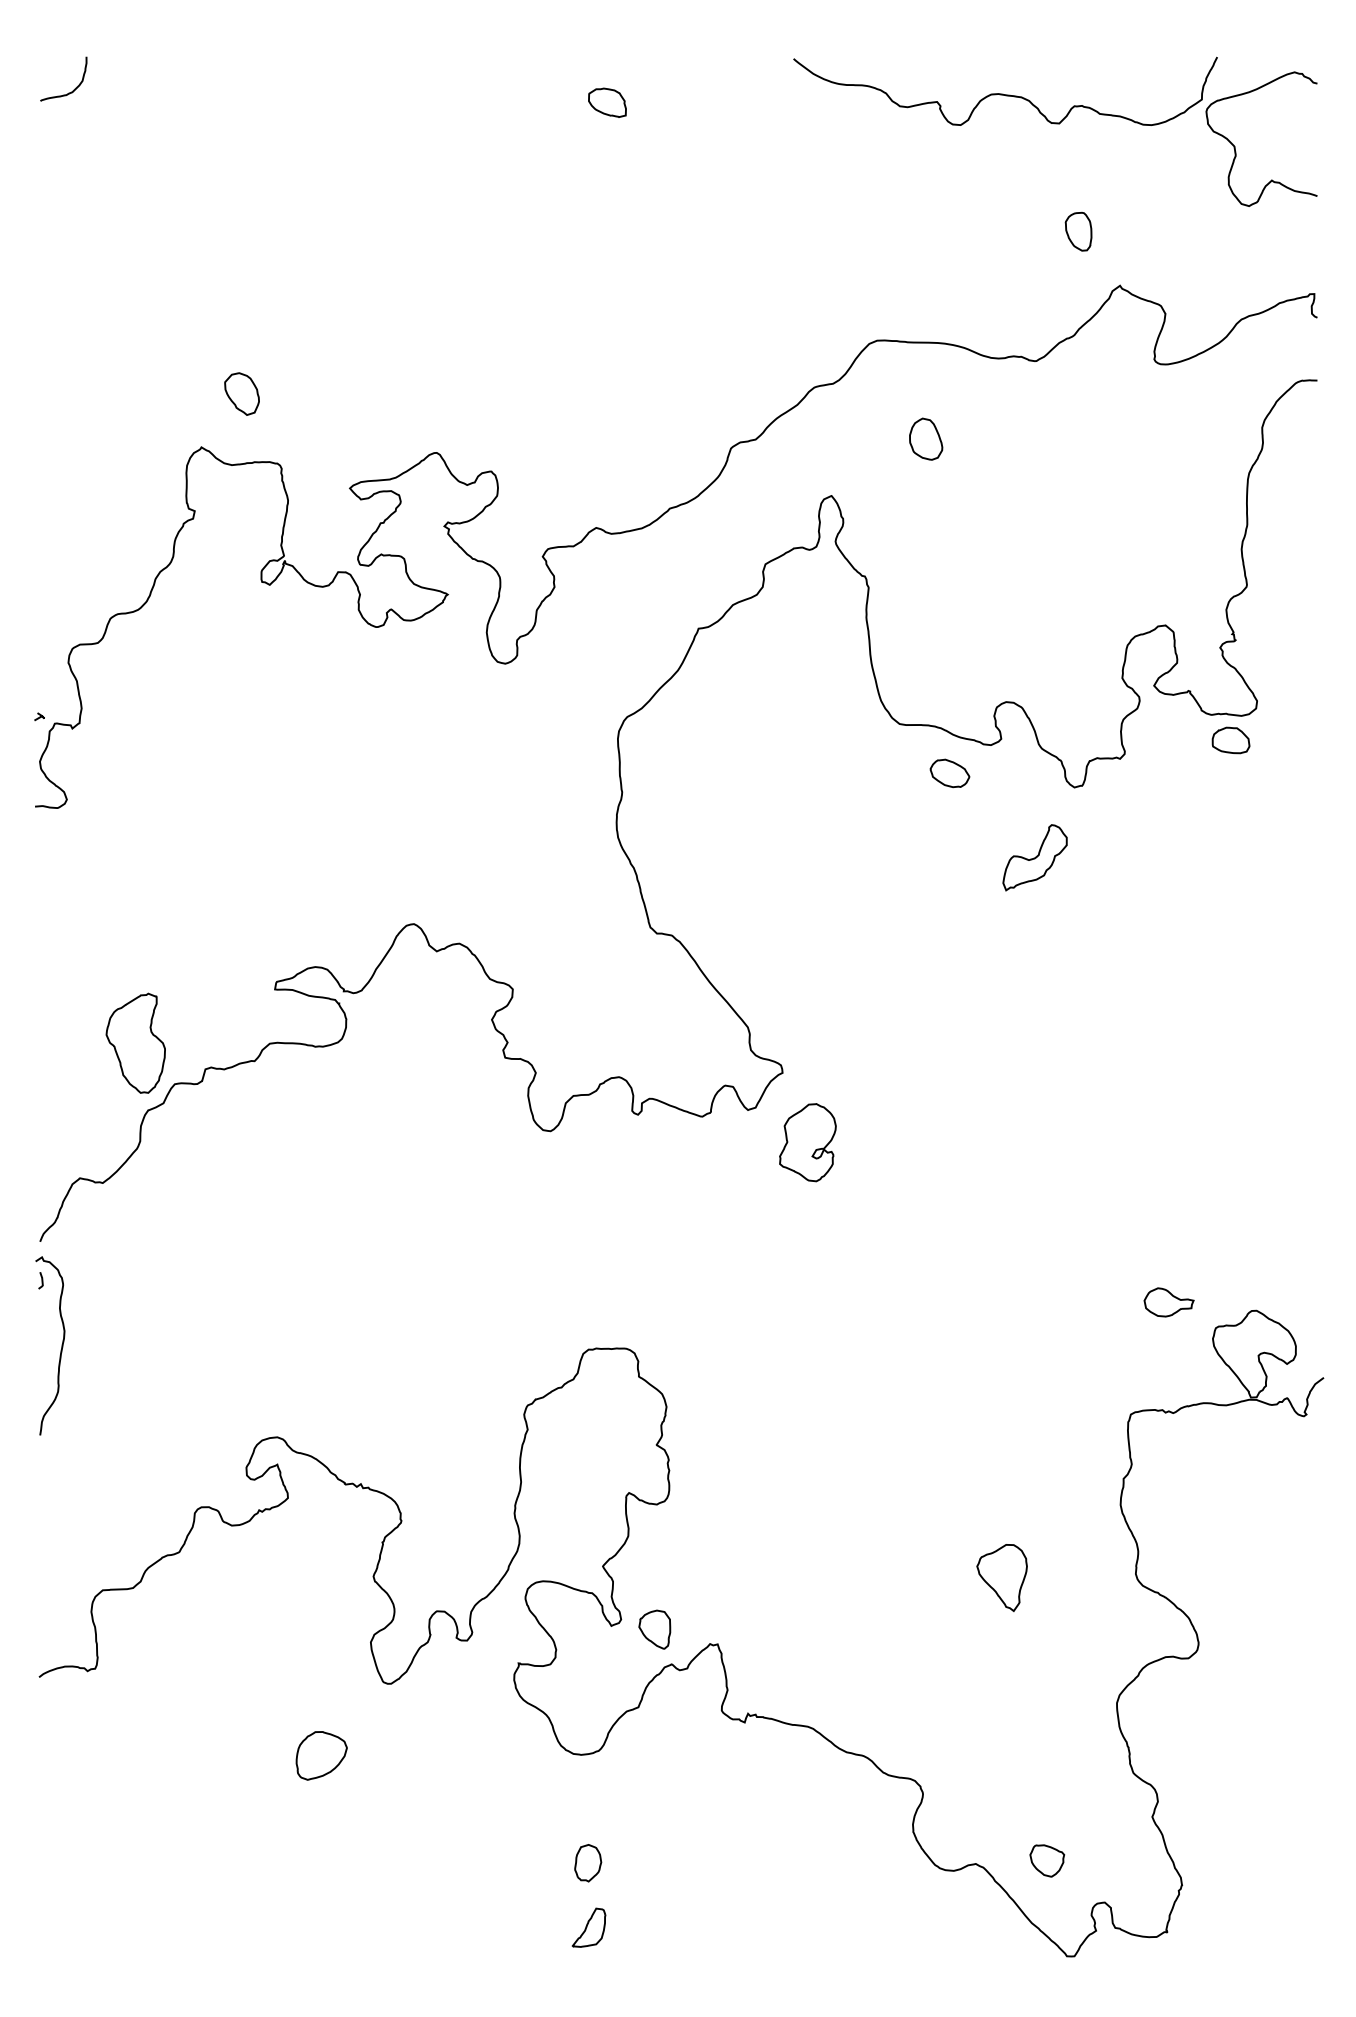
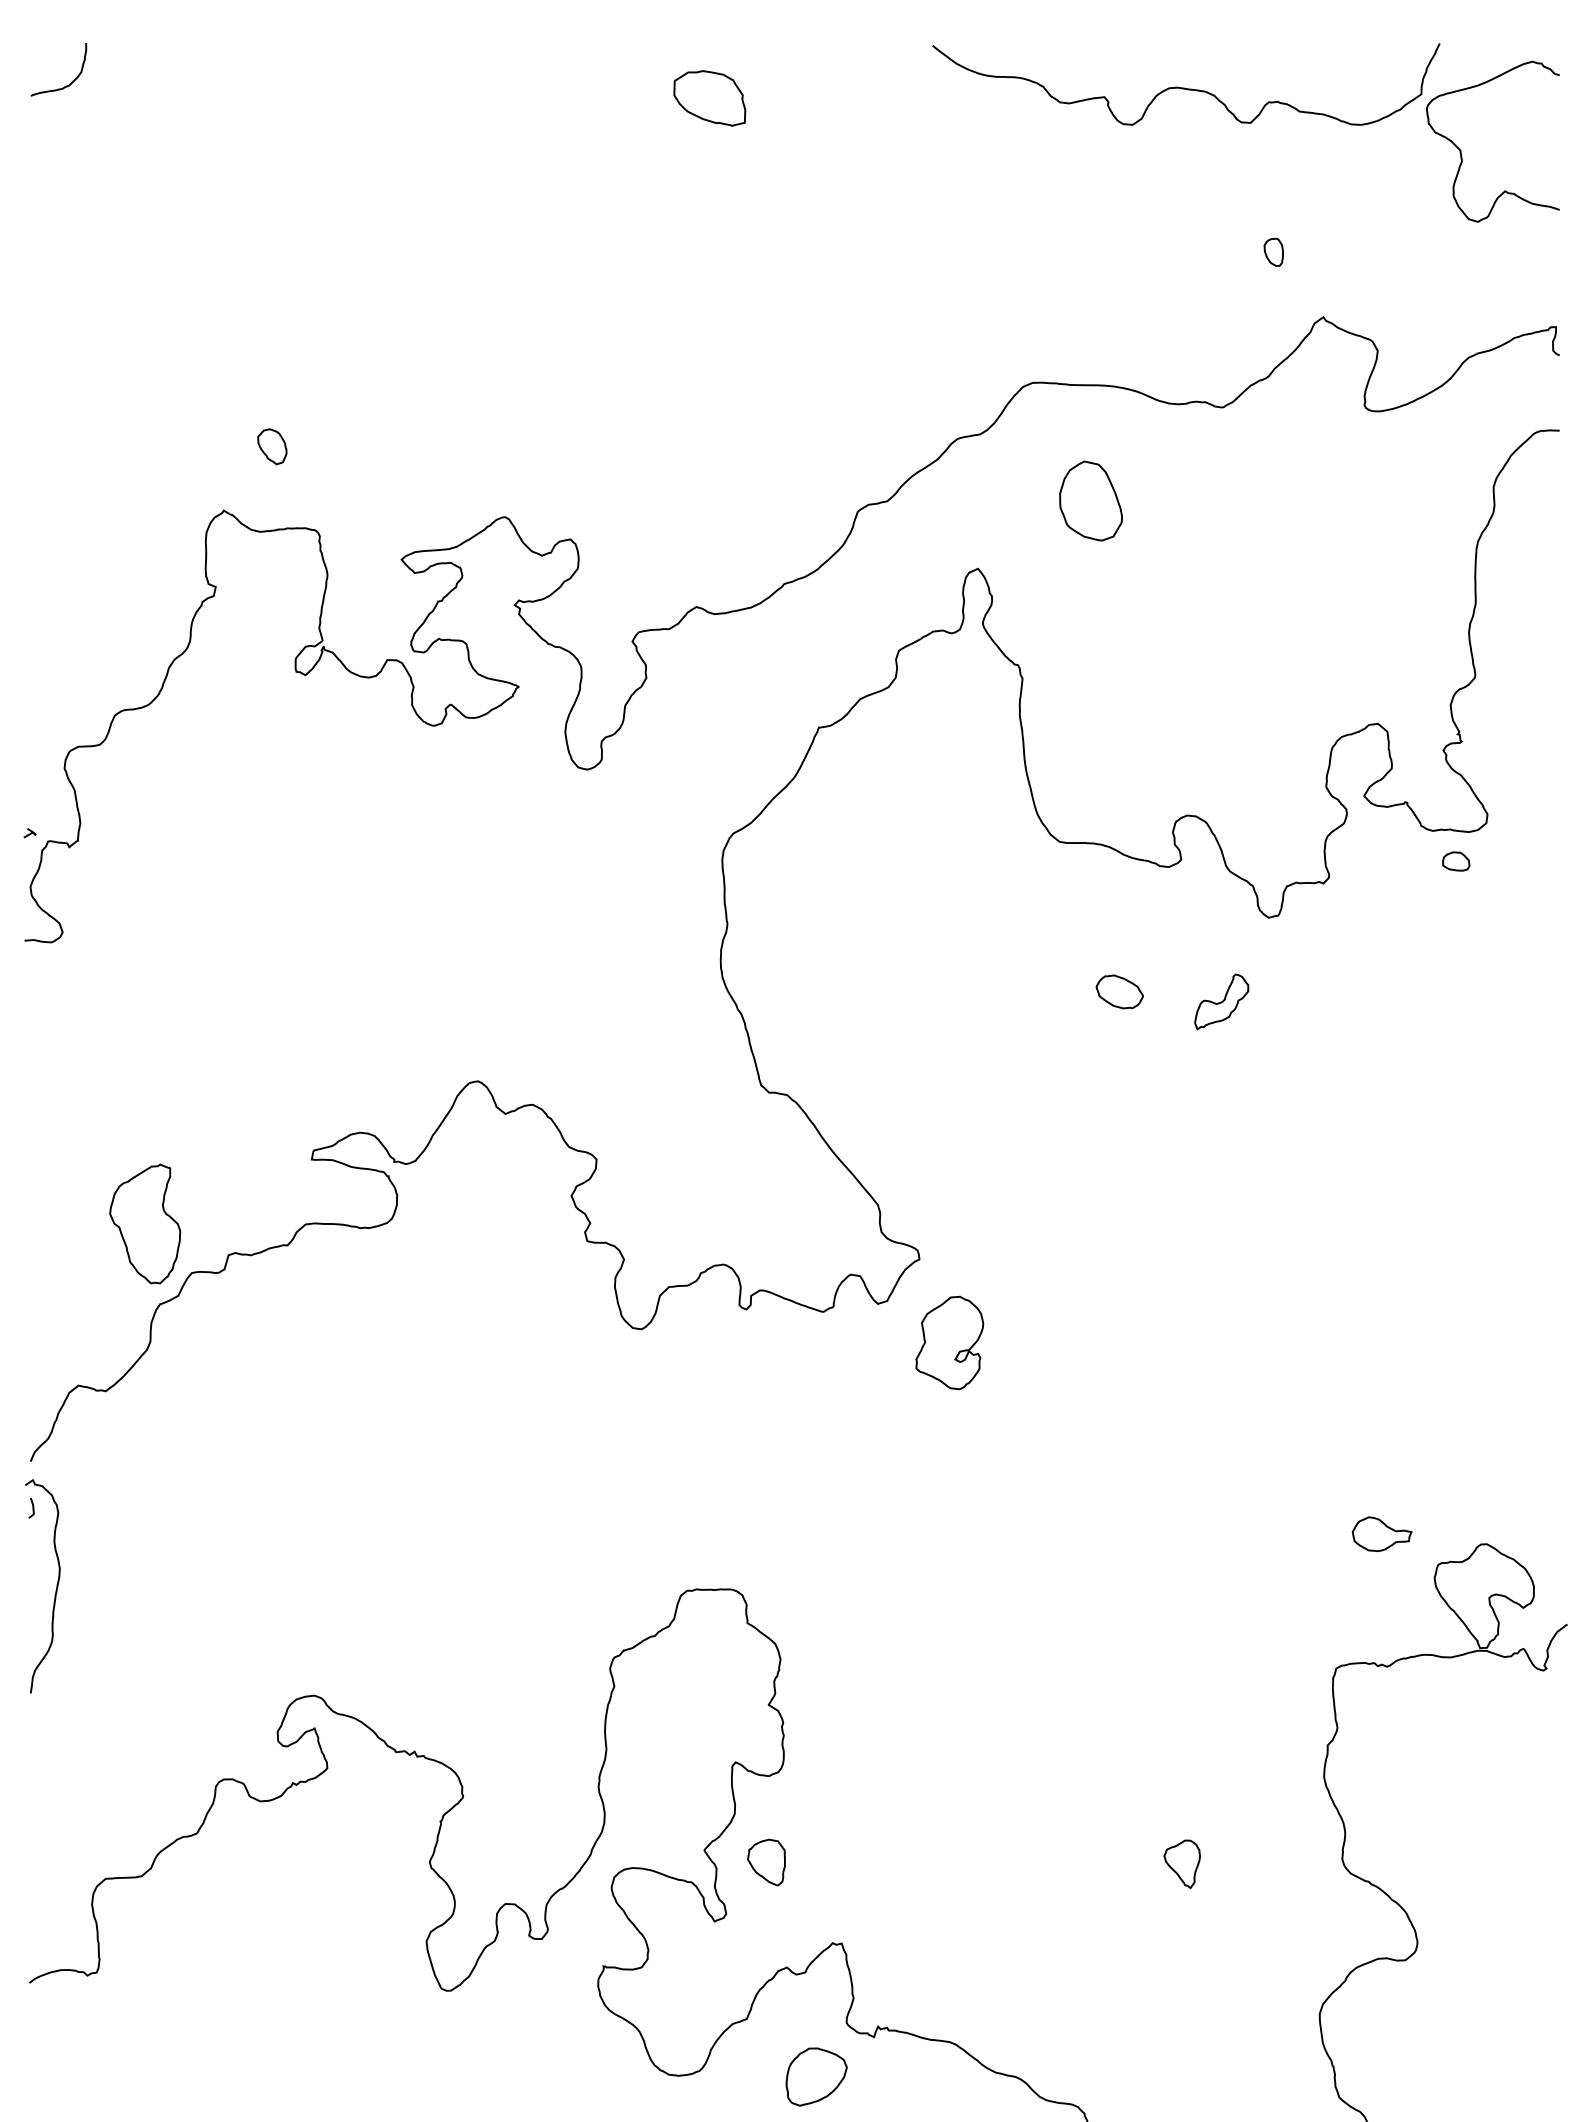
part: (607, 102) -> (709, 97), size x1.6
part: (1078, 231) -> (1273, 252), size x0.6
part: (241, 393) -> (271, 446), size x0.7
part: (926, 438) -> (1091, 500), size x1.6
part: (1230, 740) -> (1455, 861), size x0.6
part: (949, 773) -> (1119, 992), moved
part: (1034, 857) -> (1221, 1001), size x0.7
part: (1001, 1578) -> (1181, 1864), size x0.6
part: (654, 1629) -> (766, 1862), moved
part: (321, 1755) -> (816, 2076), moved

